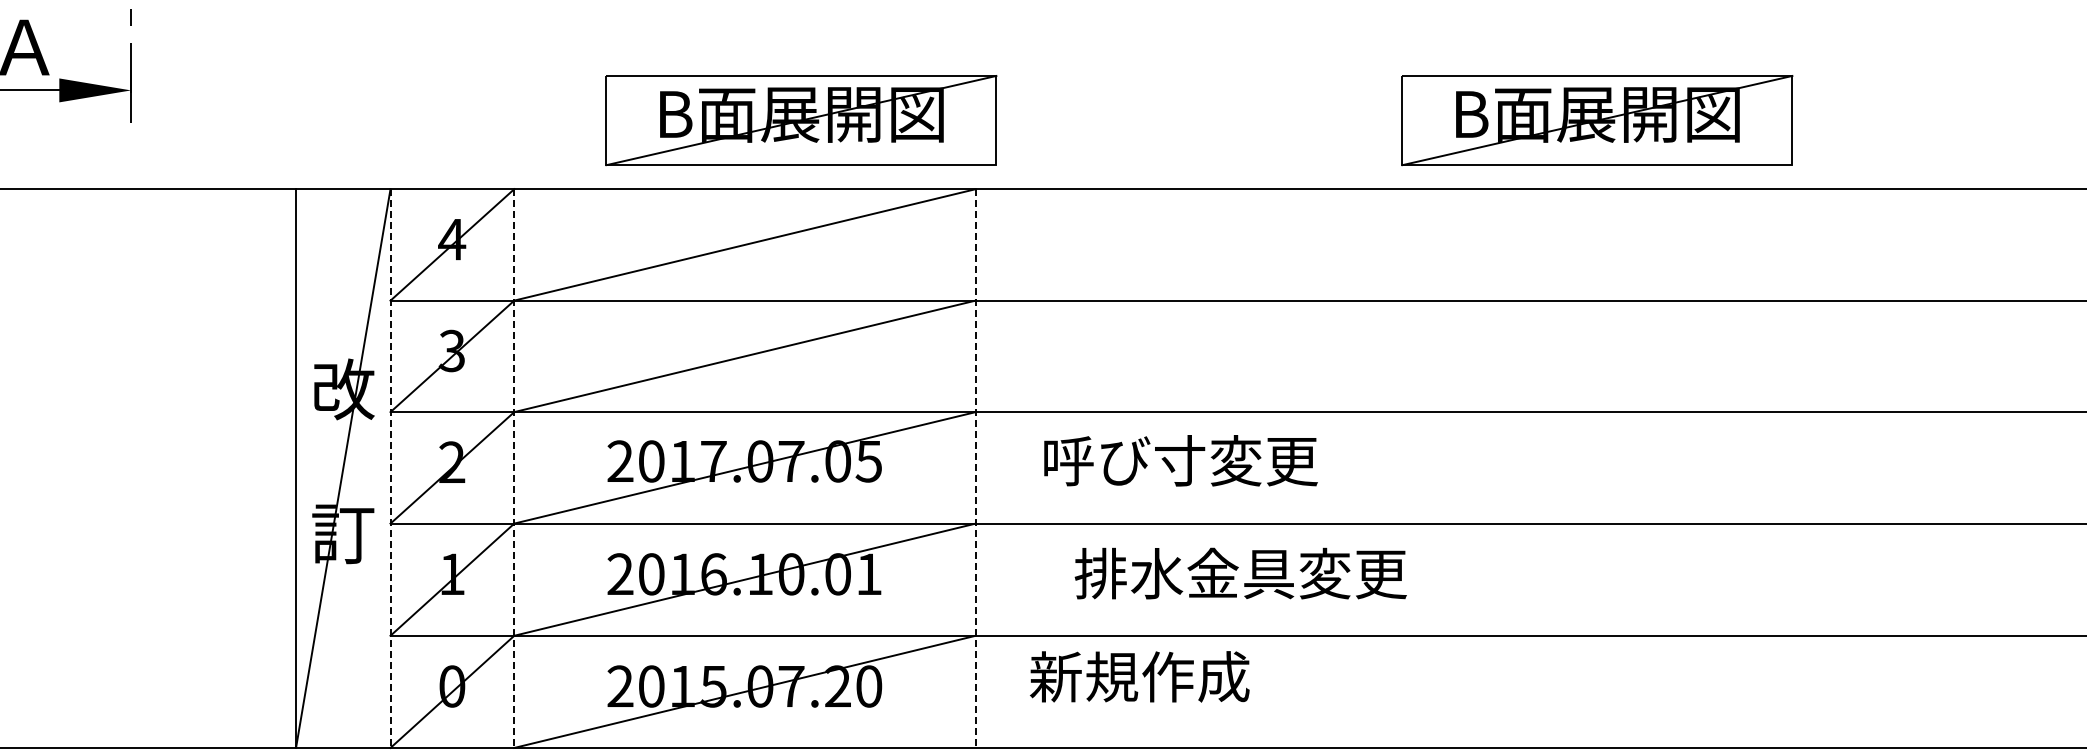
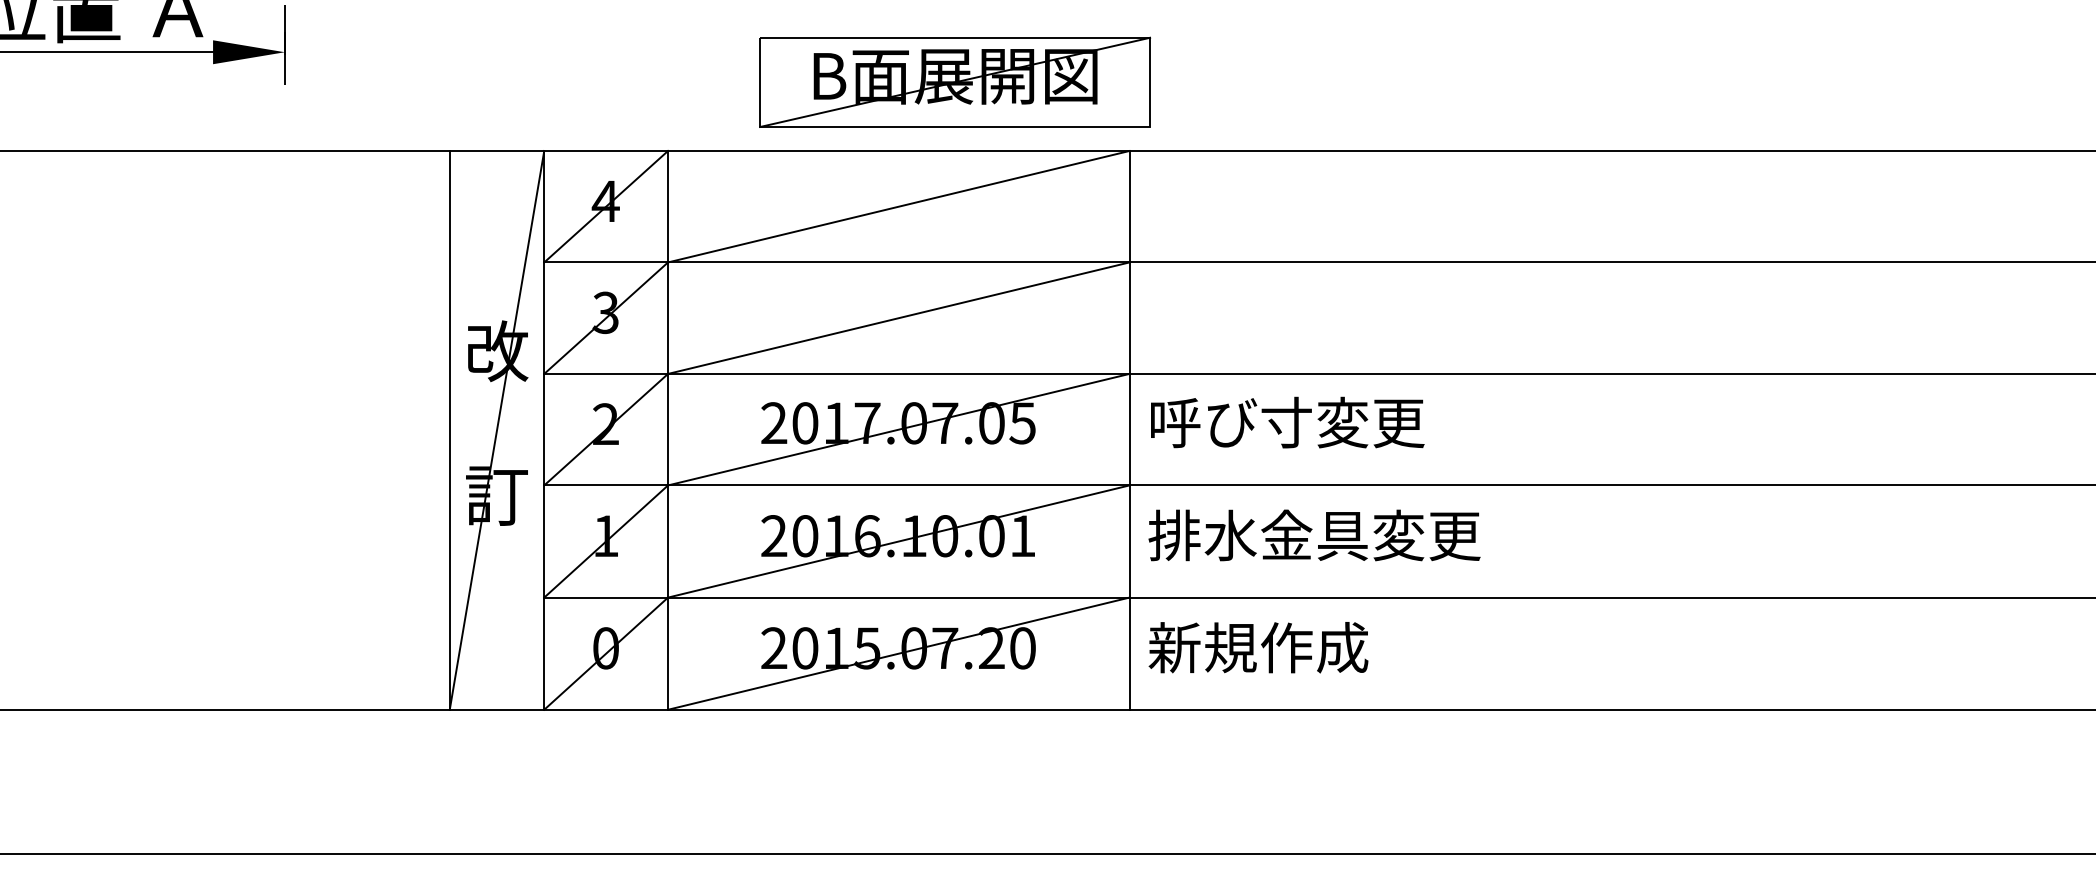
part: (1596, 119) -> (1750, 81), removed
text: (1180, 460) -> (1287, 422), moved
line: (390, 468) -> (544, 430), dashed -> solid
line: (514, 468) -> (668, 430), dashed -> solid
line: (975, 468) -> (1129, 430), dashed -> solid
text: (1240, 573) -> (1314, 535), moved
text: (1139, 676) -> (1258, 647), moved

